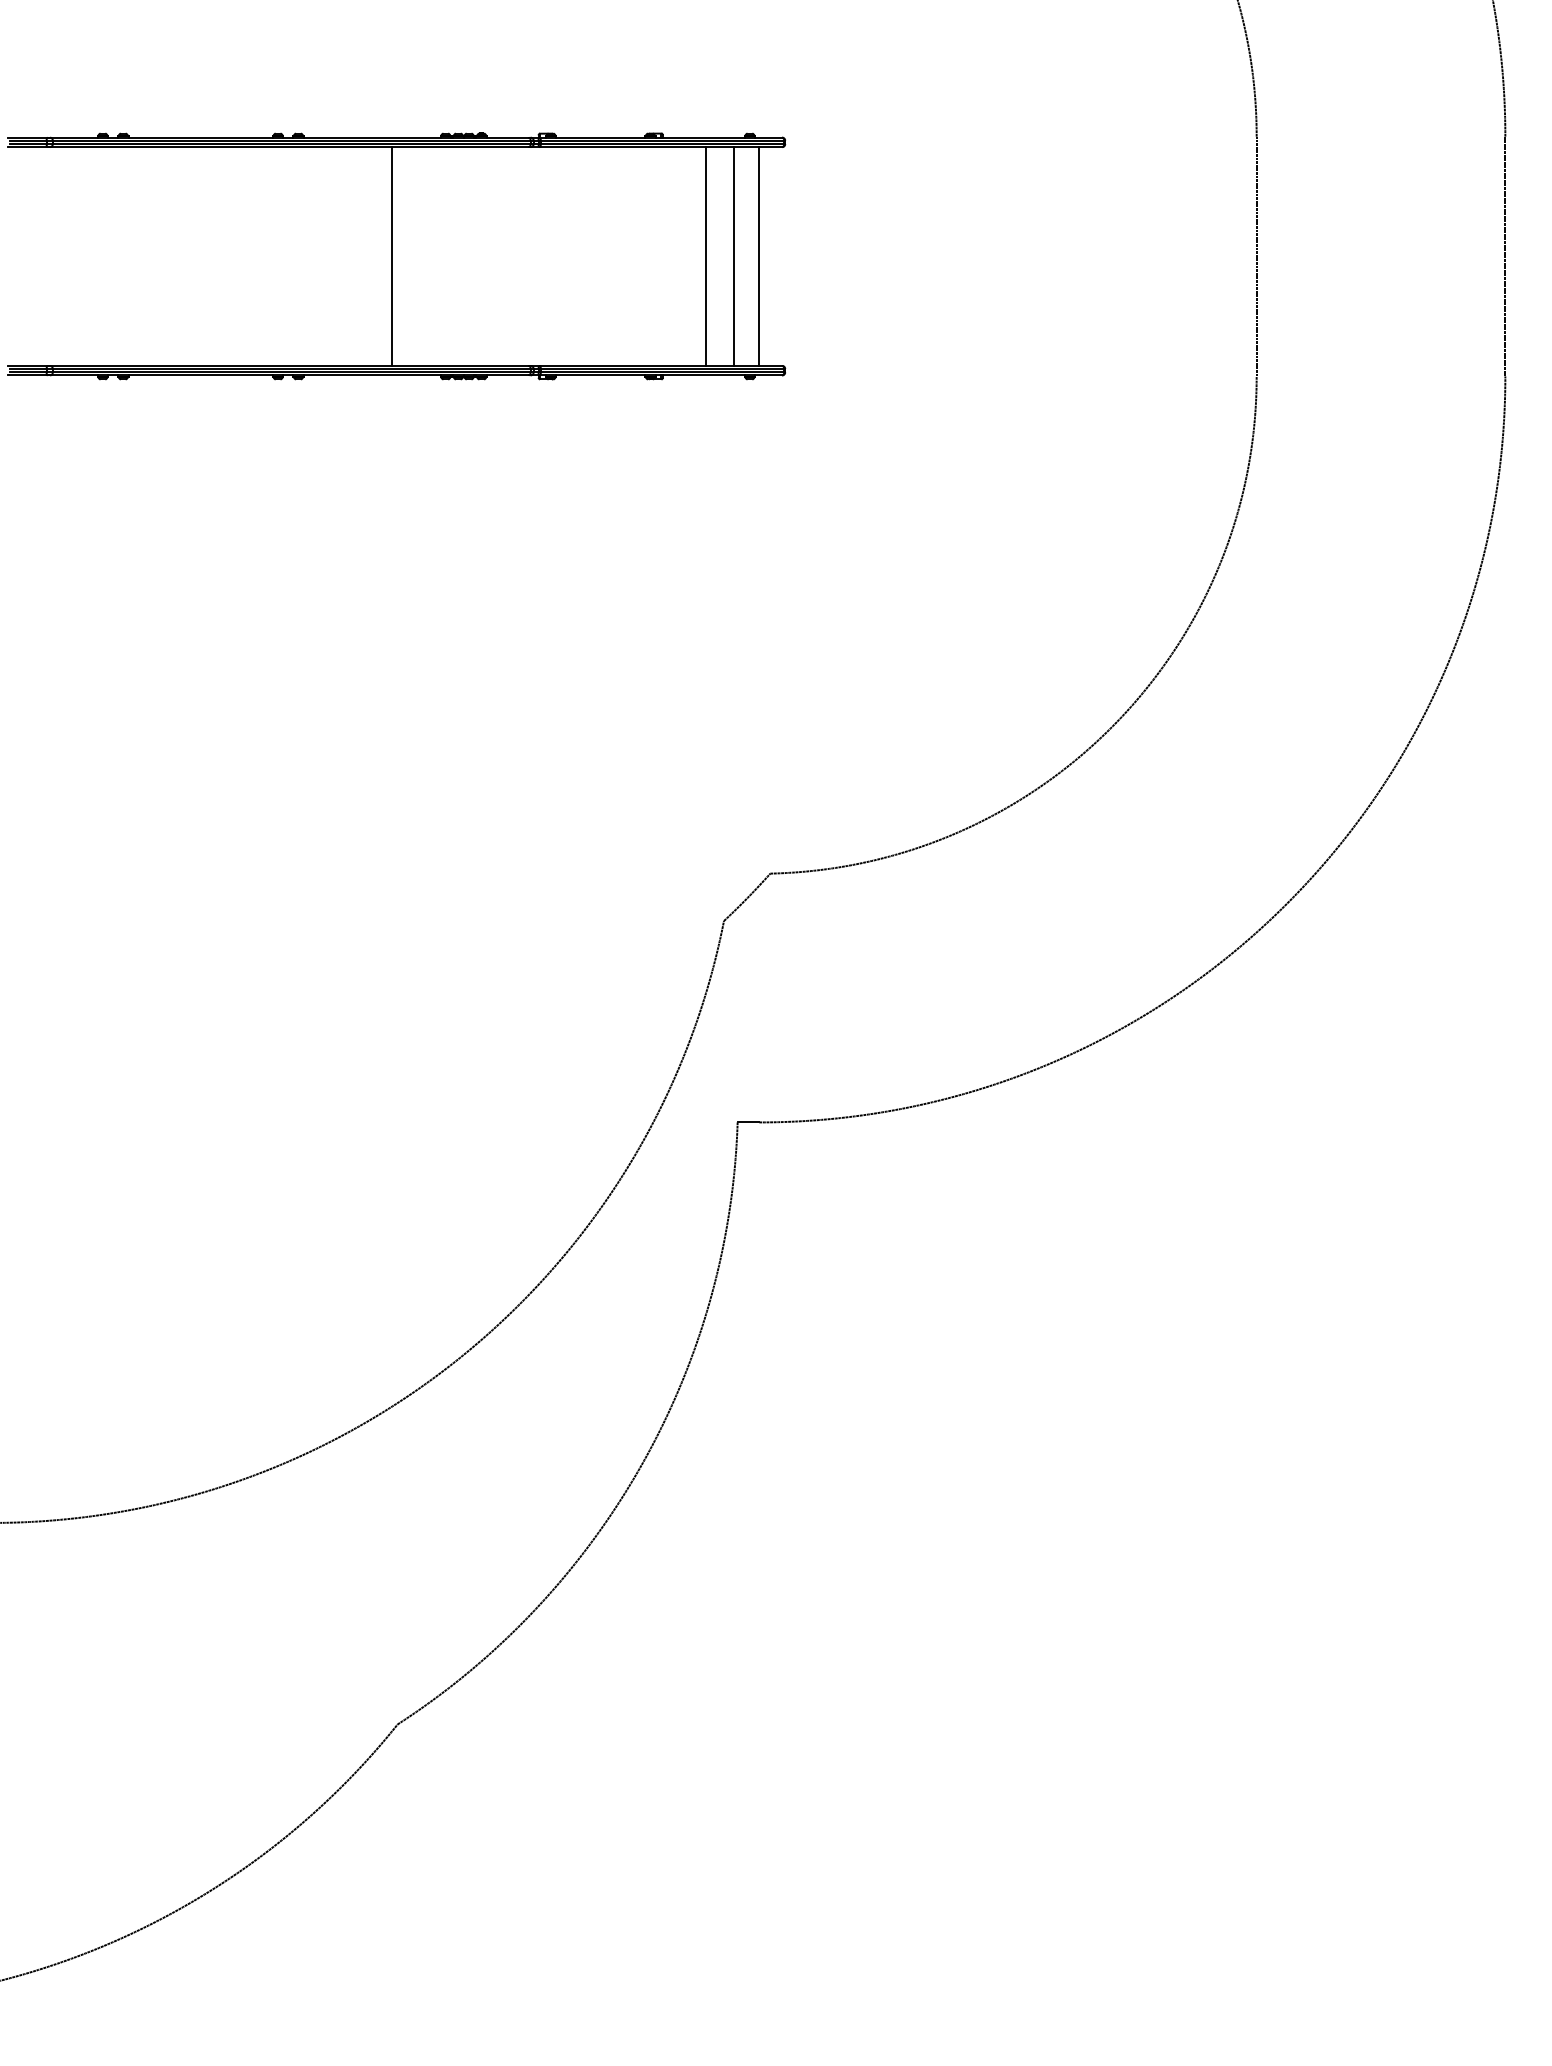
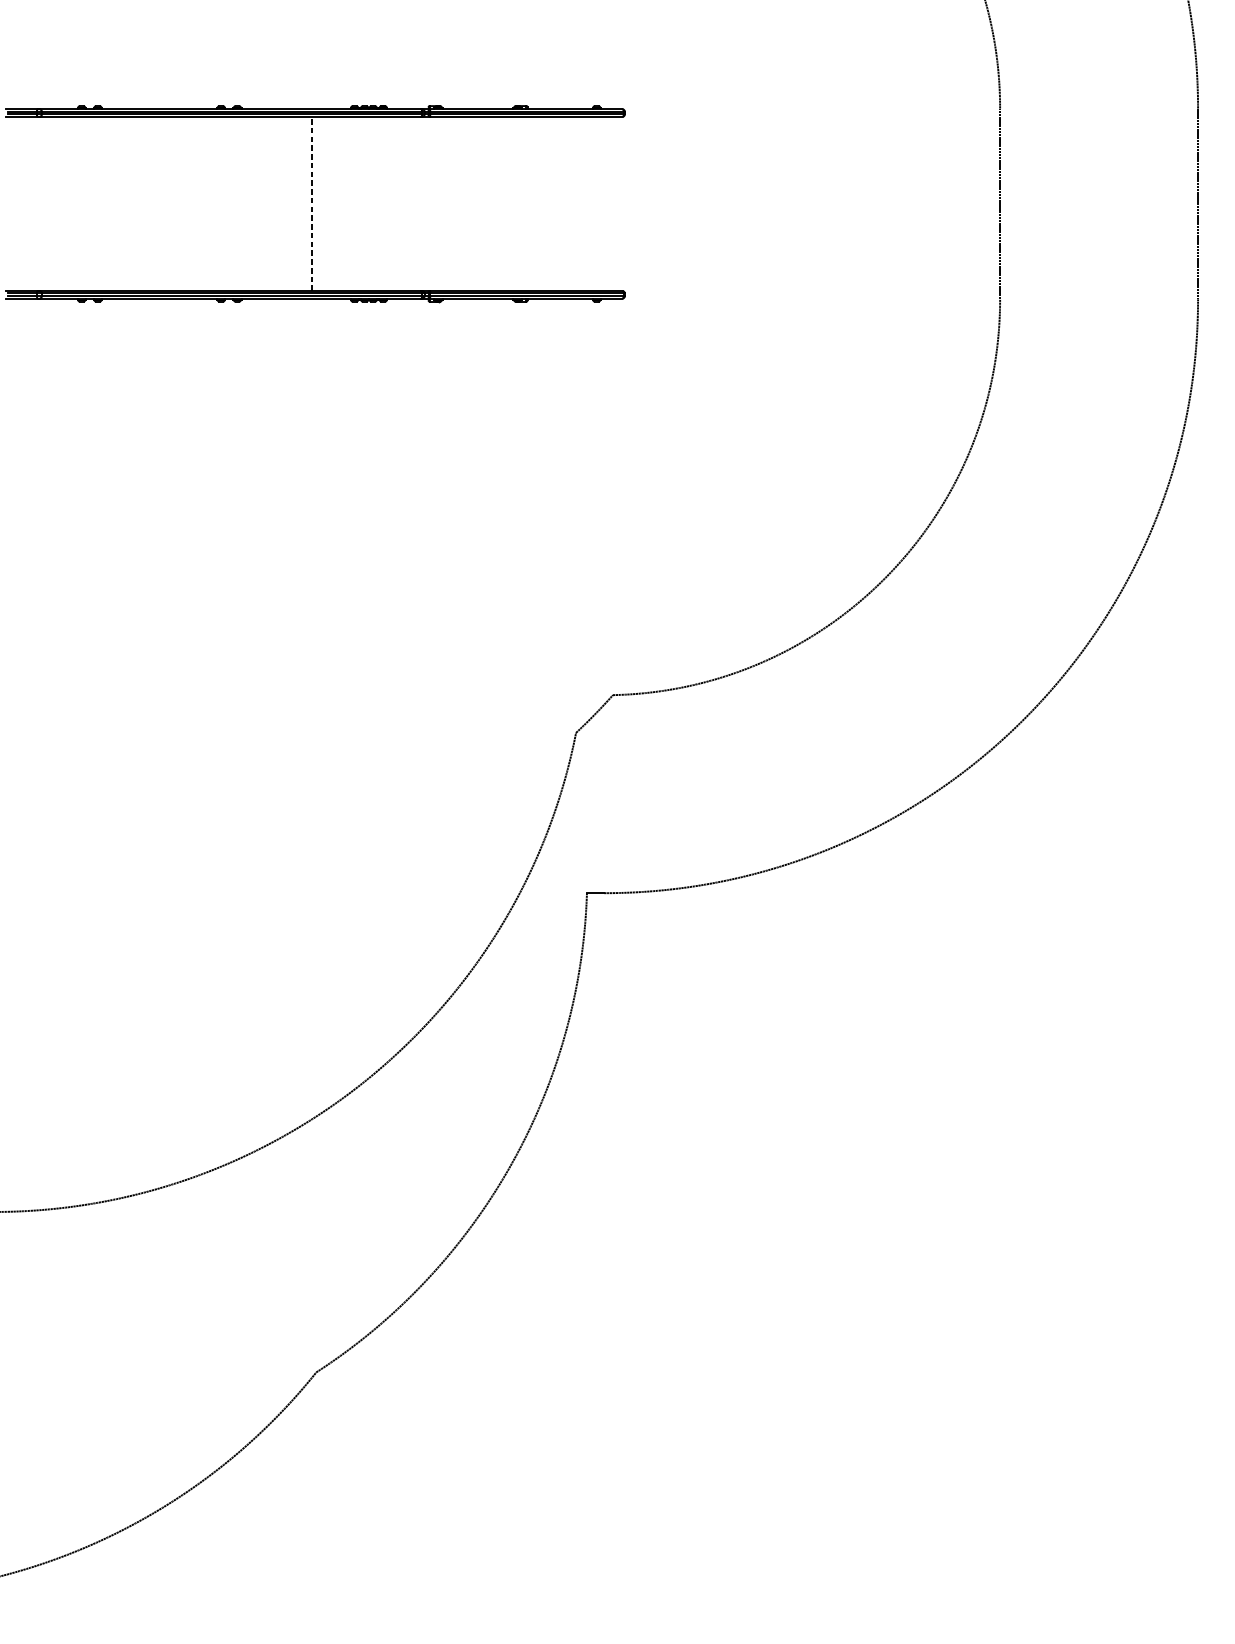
line: (392, 256) -> (312, 203), solid -> dashed
line: (706, 256) -> (562, 203), removed
line: (734, 256) -> (584, 203), removed
line: (758, 256) -> (603, 203), removed

